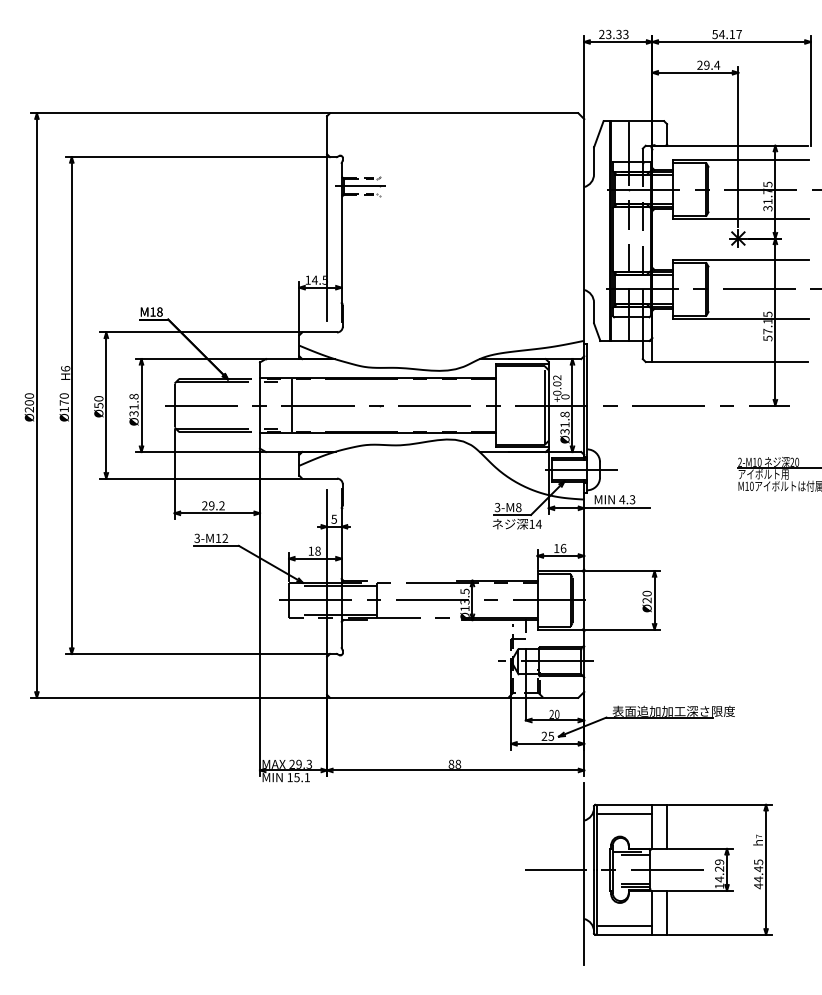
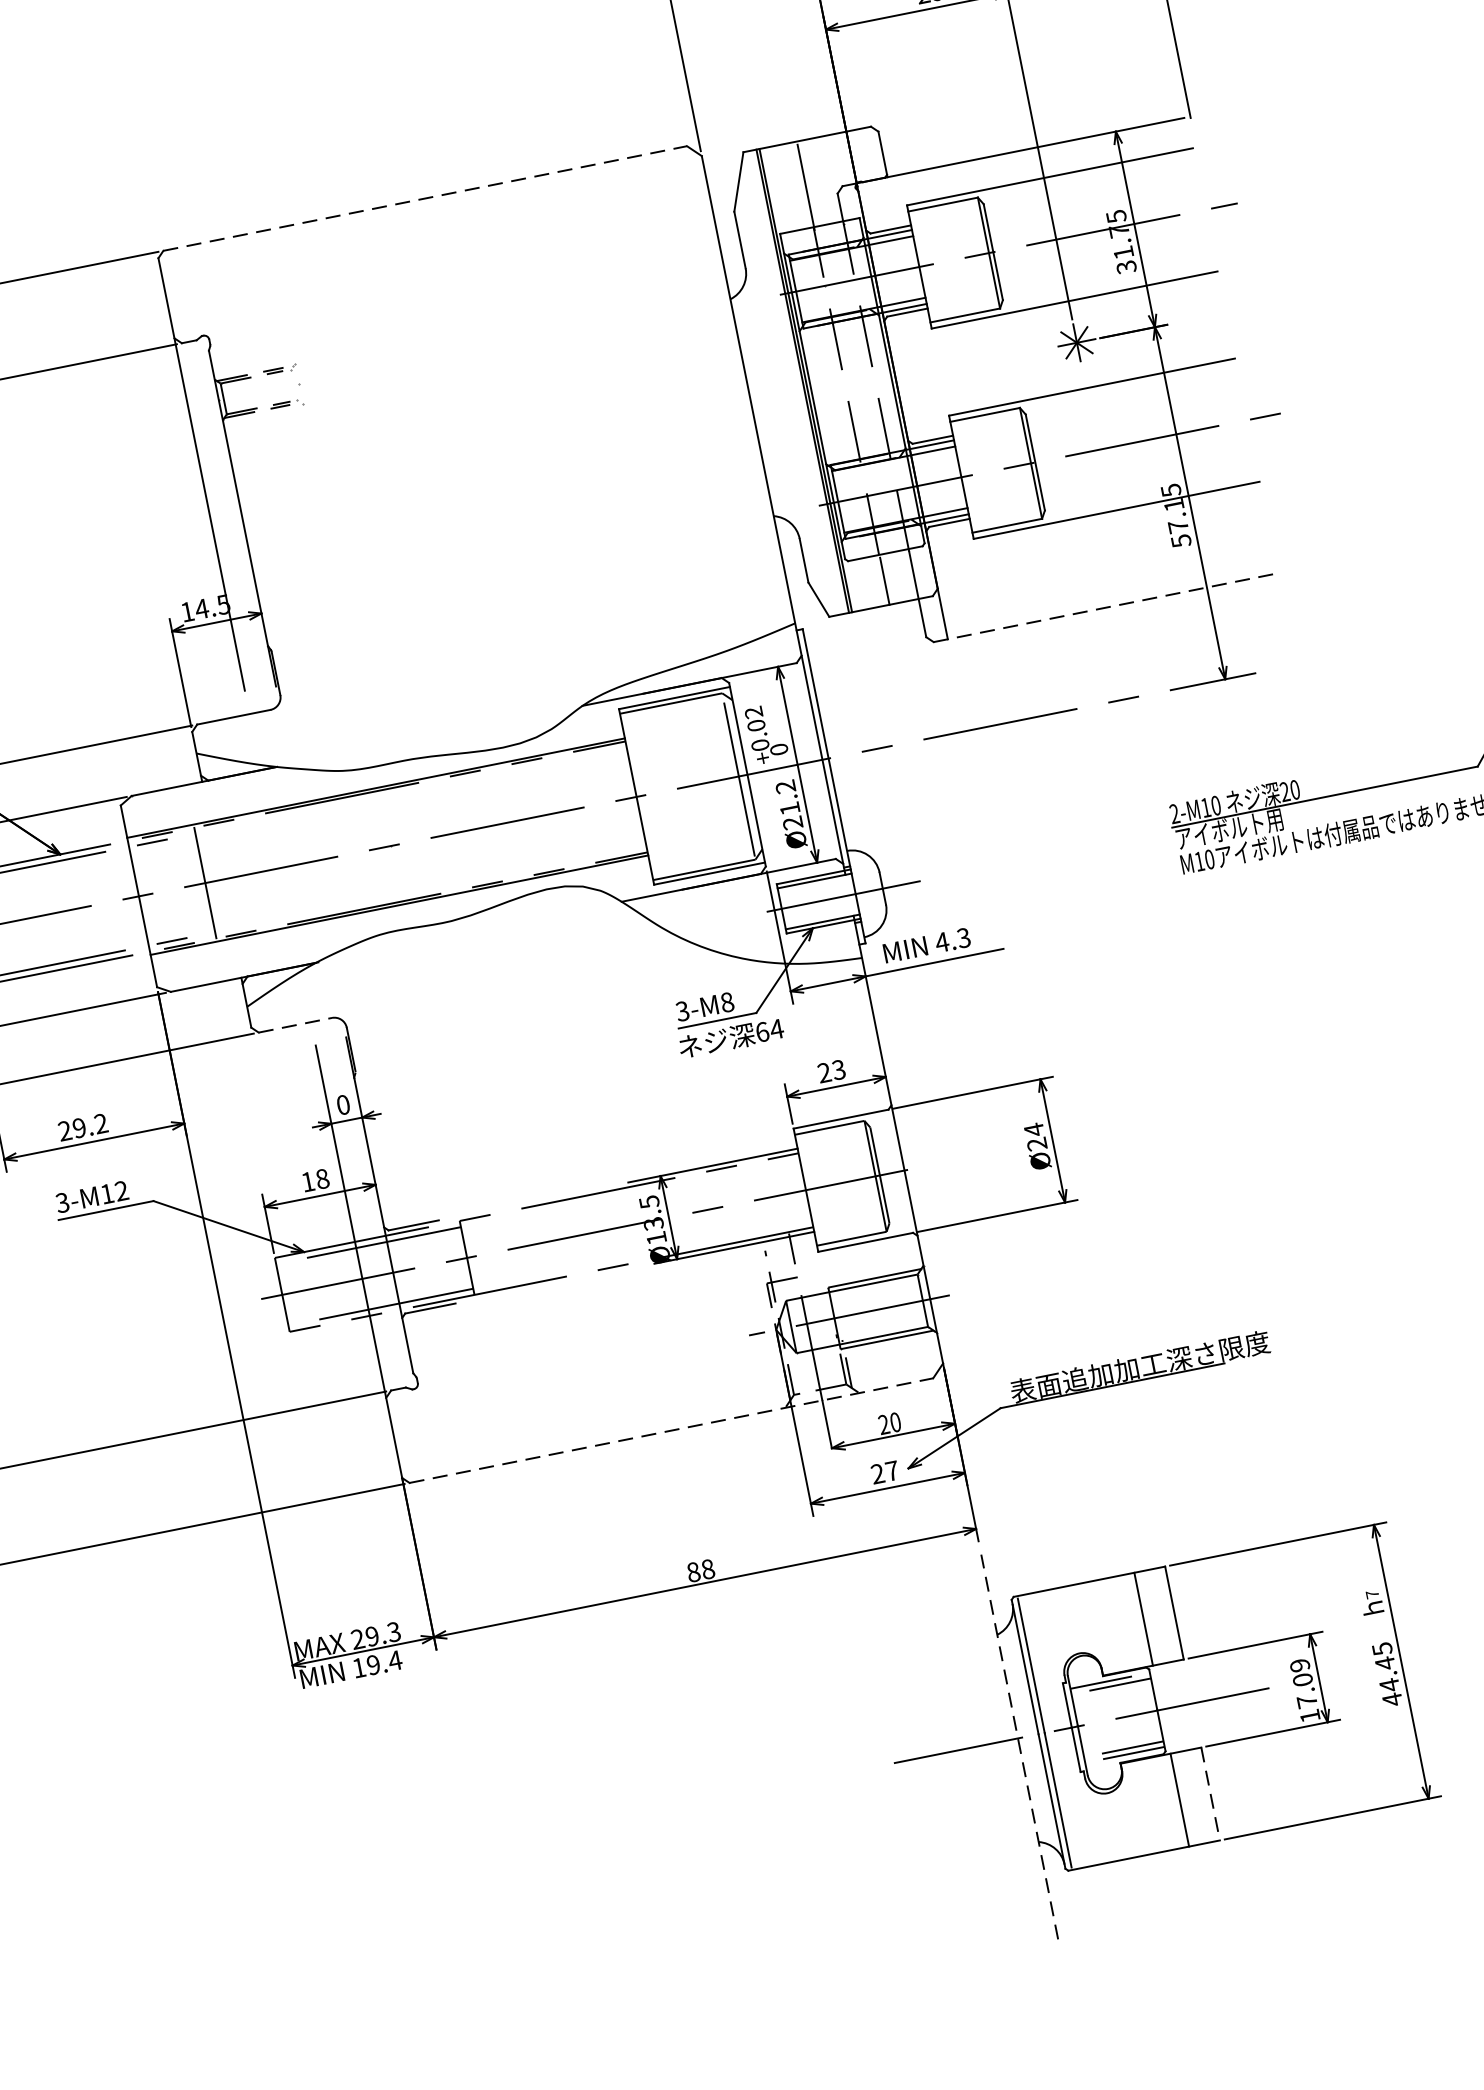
line: (454, 113) -> (425, 198), solid -> dashed
line: (359, 186) -> (256, 392), removed
line: (727, 362) -> (1106, 608), solid -> dashed
text: (564, 422) -> (787, 803), Ø31.8 -> Ø21.2
line: (320, 478) -> (297, 1024), solid -> dashed
text: (334, 518) -> (343, 1103), 5 -> 0
text: (531, 523) -> (760, 1030), 14 -> 64
text: (559, 548) -> (830, 1071), 16 -> 23
text: (646, 593) -> (1032, 1129), Ø20 -> Ø24
line: (454, 697) -> (671, 1429), solid -> dashed
text: (551, 736) -> (892, 1471), 25 -> 27
text: (302, 777) -> (385, 1662), 15.1 -> 19.4
line: (624, 813) -> (1079, 1602), removed
line: (584, 873) -> (1020, 1746), solid -> dashed
text: (719, 874) -> (1305, 1691), 14.29 -> 17.09
line: (667, 913) -> (1211, 1795), solid -> dashed
line: (624, 925) -> (1126, 1838), removed

